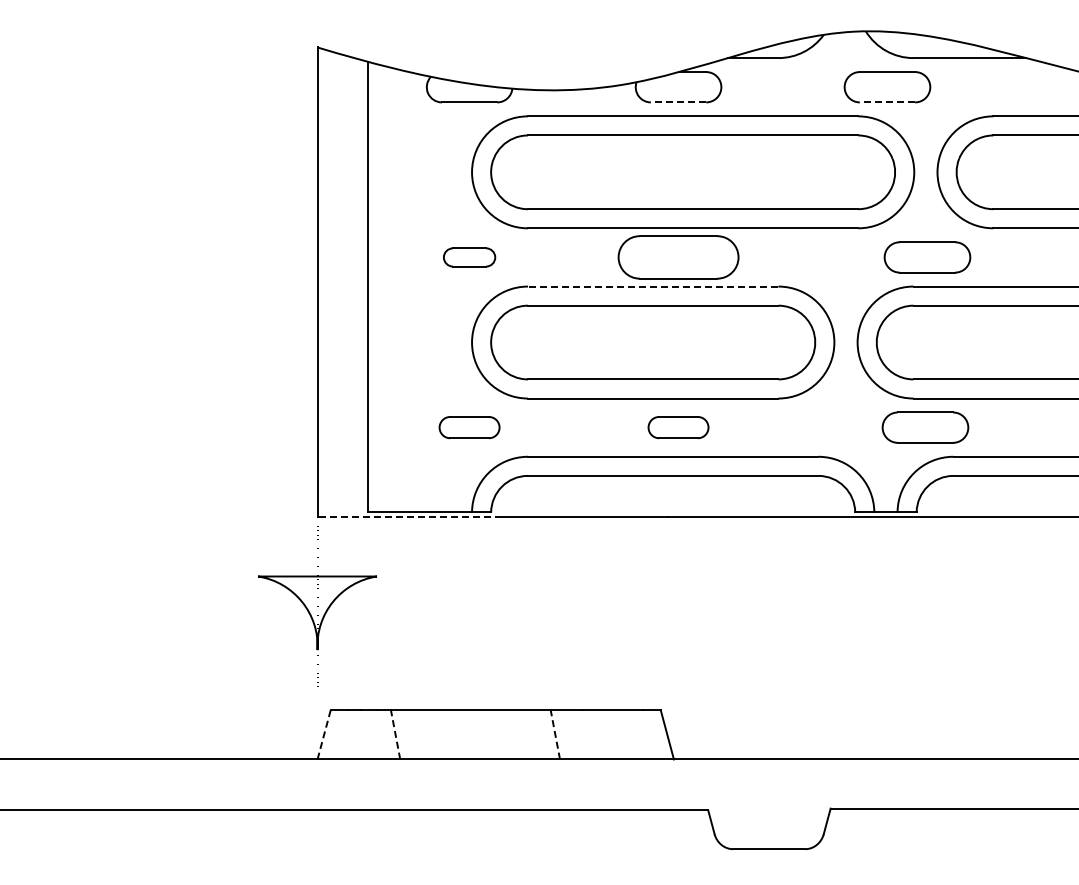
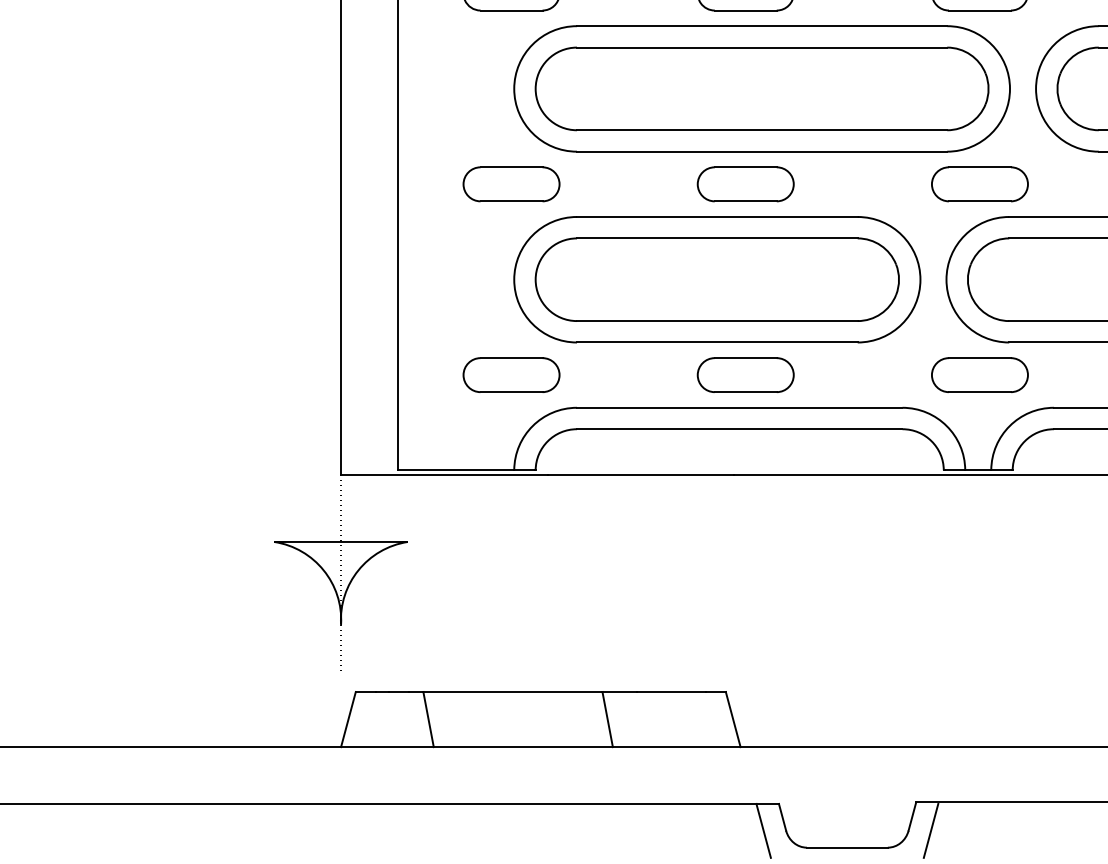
line: (678, 102) -> (745, 10), dashed -> solid
line: (887, 102) -> (979, 10), dashed -> solid
part: (469, 257) -> (511, 184), size x1.67
part: (678, 257) -> (745, 184), size x0.71
part: (927, 257) -> (979, 184), moved
line: (652, 286) -> (716, 216), dashed -> solid
part: (469, 427) -> (511, 374), size x1.43
part: (678, 427) -> (745, 374), size x1.43
part: (925, 427) -> (979, 374), moved
line: (409, 517) -> (444, 475), dashed -> solid
line: (324, 734) -> (348, 719), dashed -> solid
line: (395, 734) -> (428, 719), dashed -> solid
line: (555, 734) -> (607, 719), dashed -> solid
line: (694, 834) -> (763, 831), added
line: (843, 834) -> (930, 831), added

